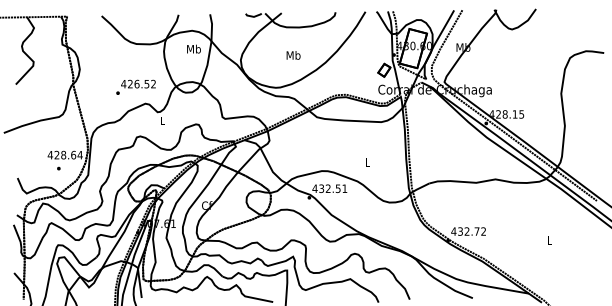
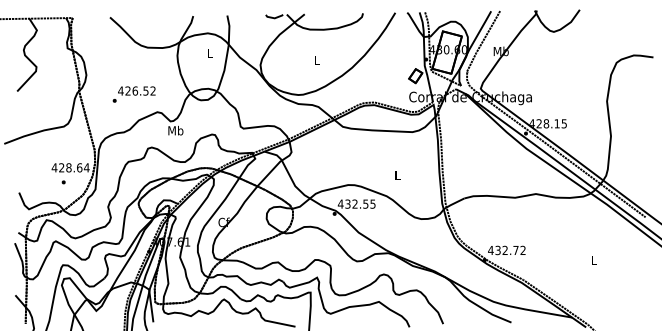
text: (193, 48) -> (209, 52), Mb -> L
text: (293, 54) -> (317, 59), Mb -> L
text: (135, 87) -> (133, 94), moved
text: (162, 120) -> (175, 130), L -> Mb
text: (344, 188) -> (372, 203), 432.51 -> 432.55

